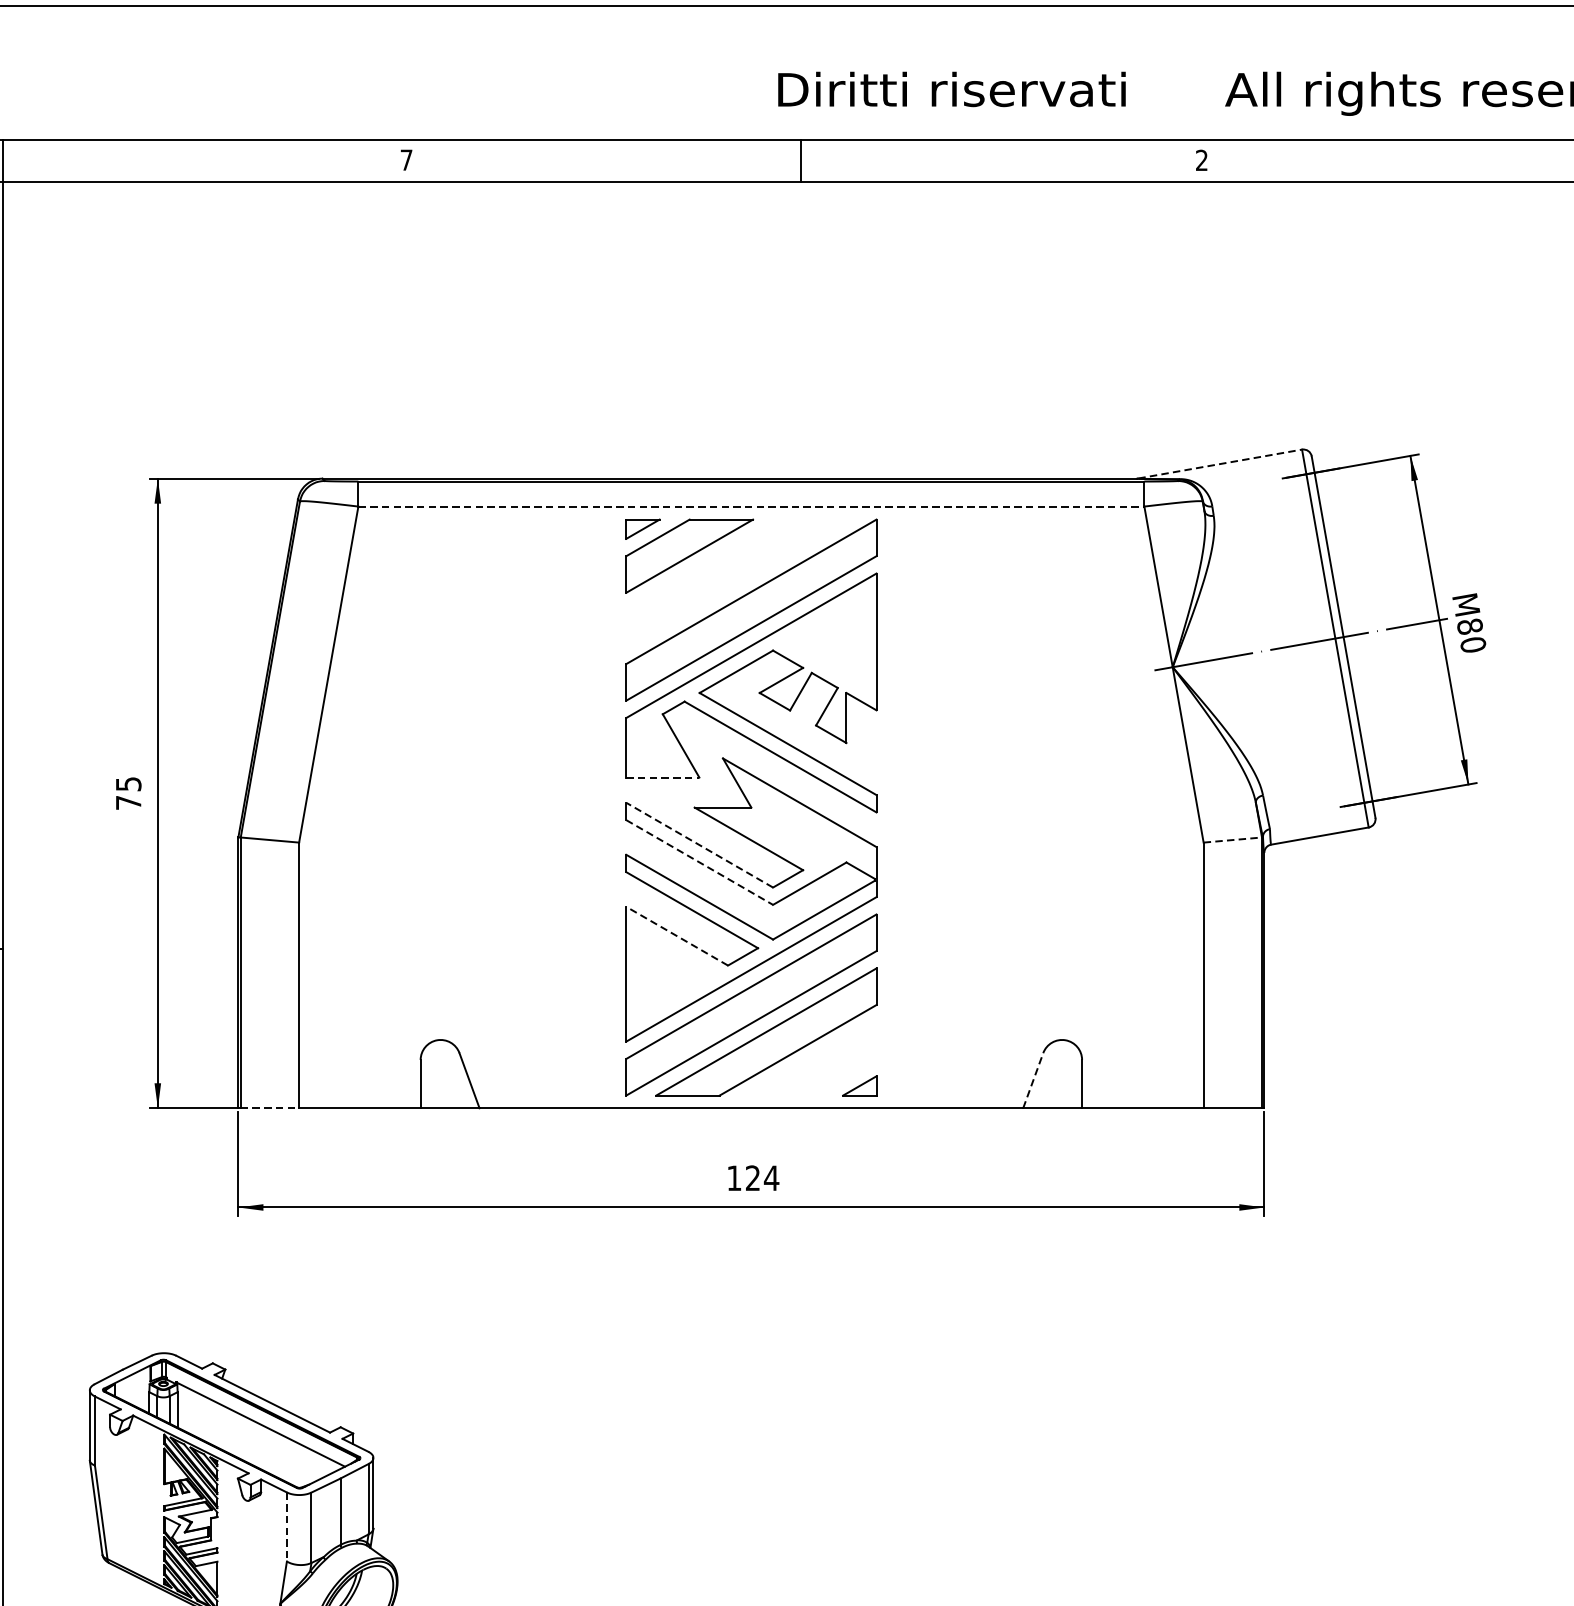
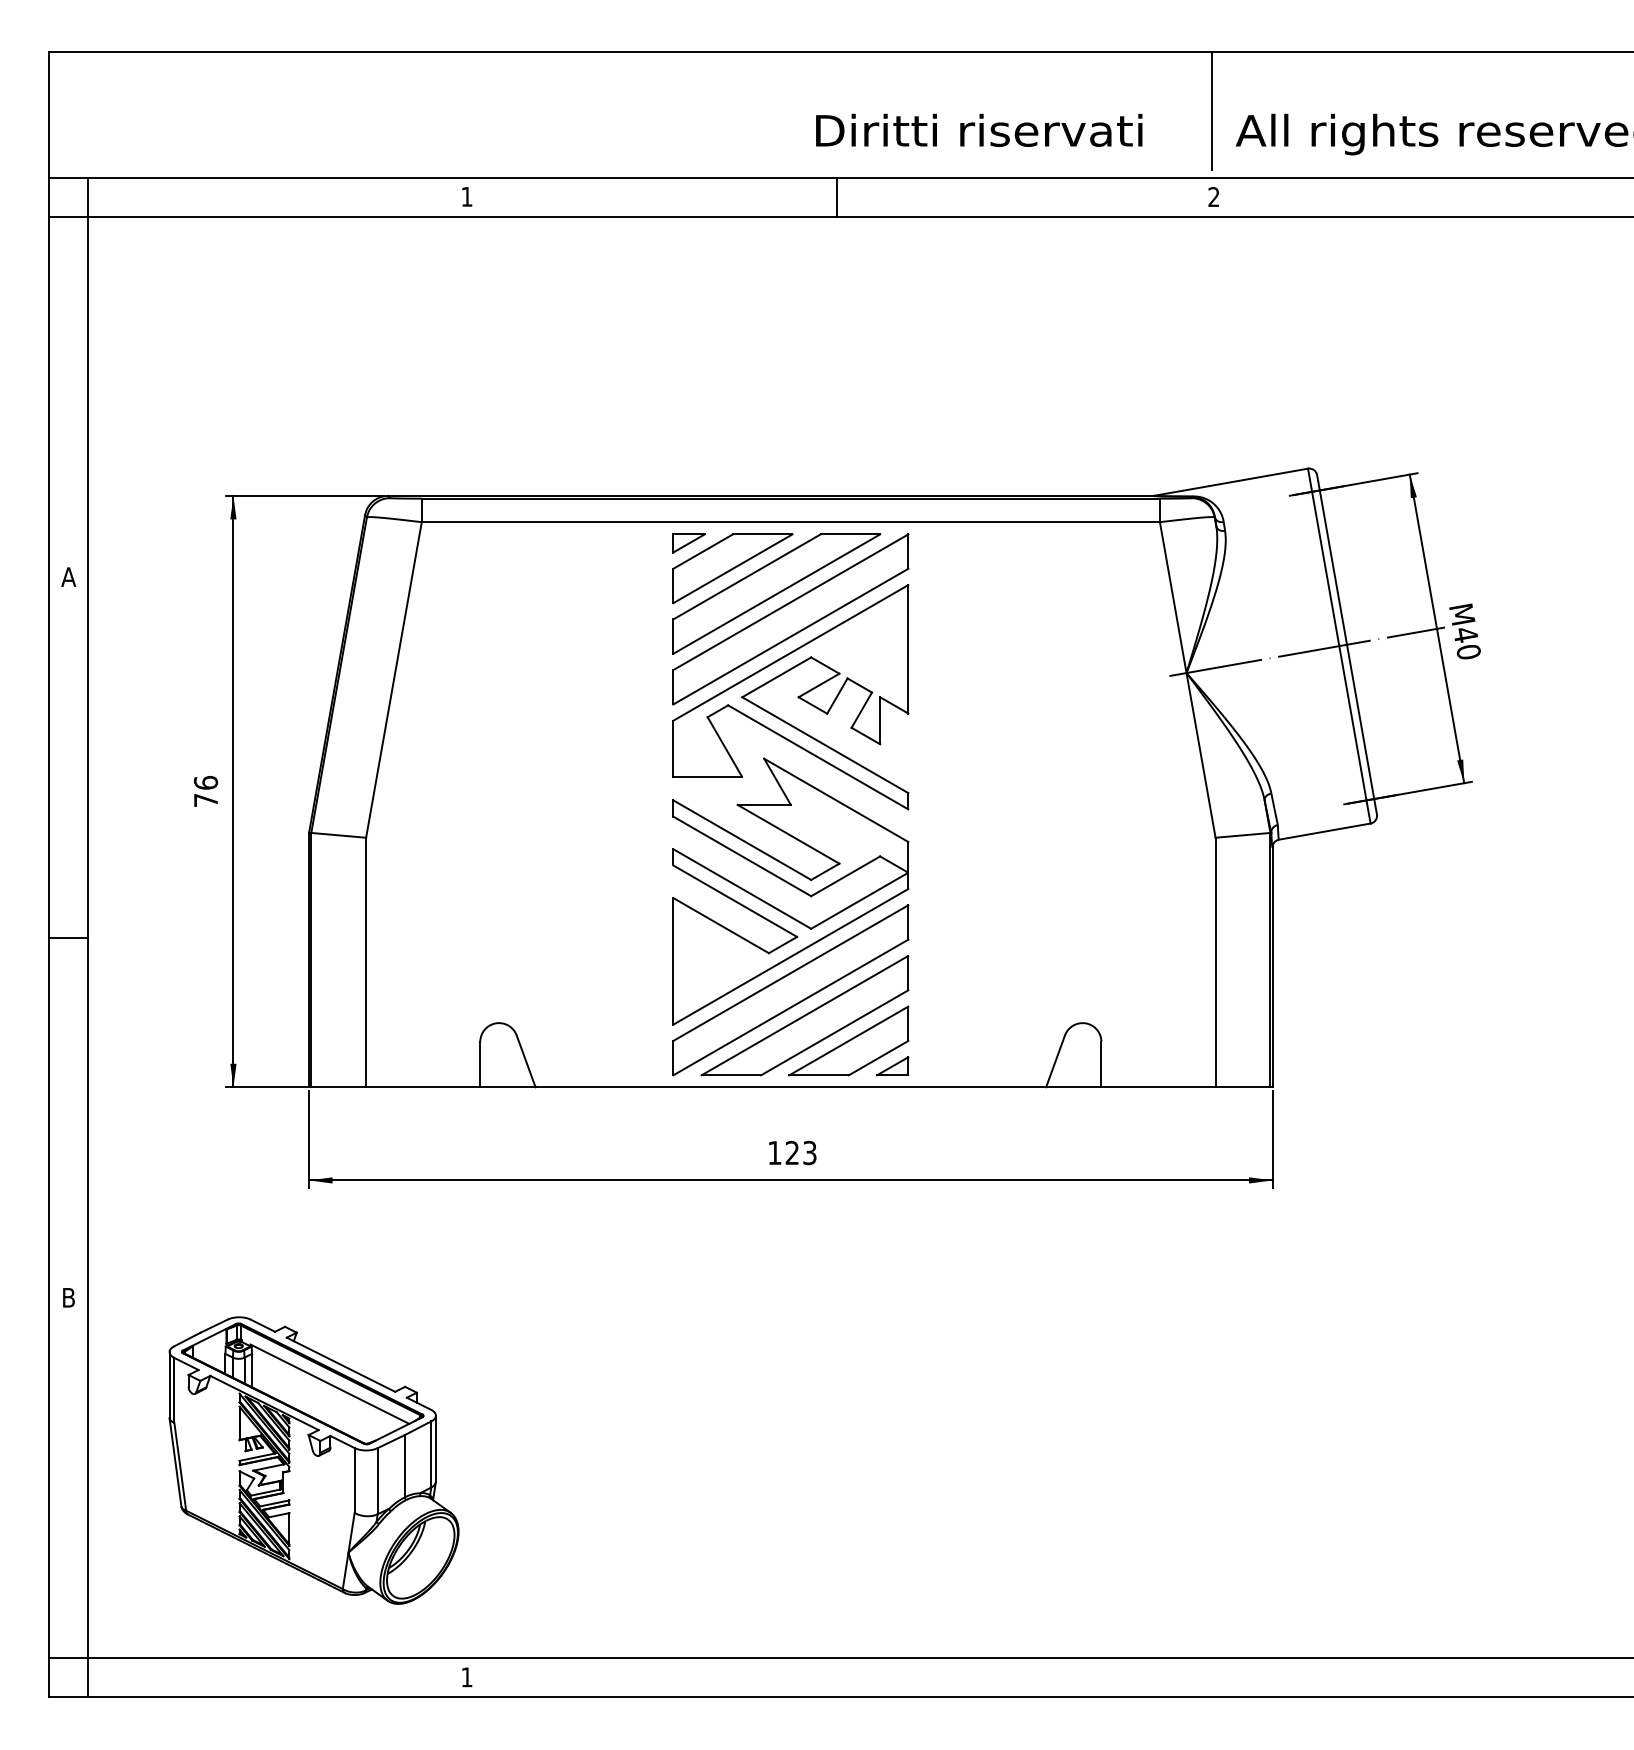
line: (1200, 69) -> (1212, 111), added
text: (406, 159) -> (466, 196), 7 -> 1
line: (1220, 464) -> (1231, 482), dashed -> solid
line: (752, 506) -> (791, 522), dashed -> solid
part: (736, 582) -> (776, 593), added
text: (1469, 626) -> (1465, 634), 80 -> 40
line: (663, 777) -> (708, 776), dashed -> solid
text: (128, 783) -> (205, 782), 75 -> 76
line: (1232, 840) -> (1242, 835), dashed -> solid
line: (699, 845) -> (742, 840), dashed -> solid
line: (699, 862) -> (742, 856), dashed -> solid
line: (676, 936) -> (720, 925), dashed -> solid
part: (812, 1058) -> (848, 1040), added
line: (1033, 1080) -> (1055, 1061), dashed -> solid
line: (270, 1108) -> (339, 1087), dashed -> solid
text: (771, 1177) -> (809, 1152), 124 -> 123
line: (286, 1528) -> (354, 1481), dashed -> solid

